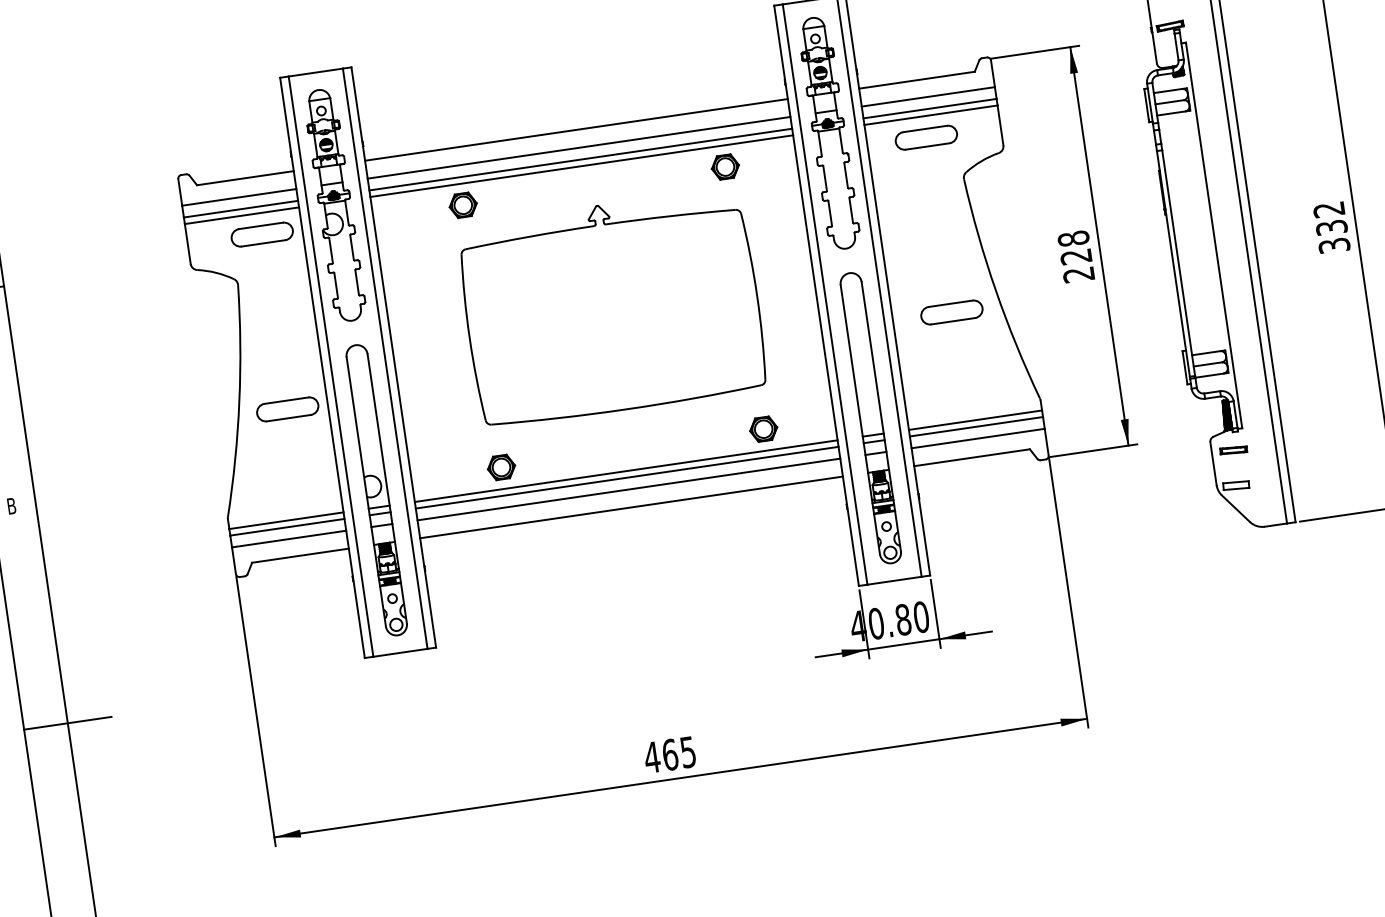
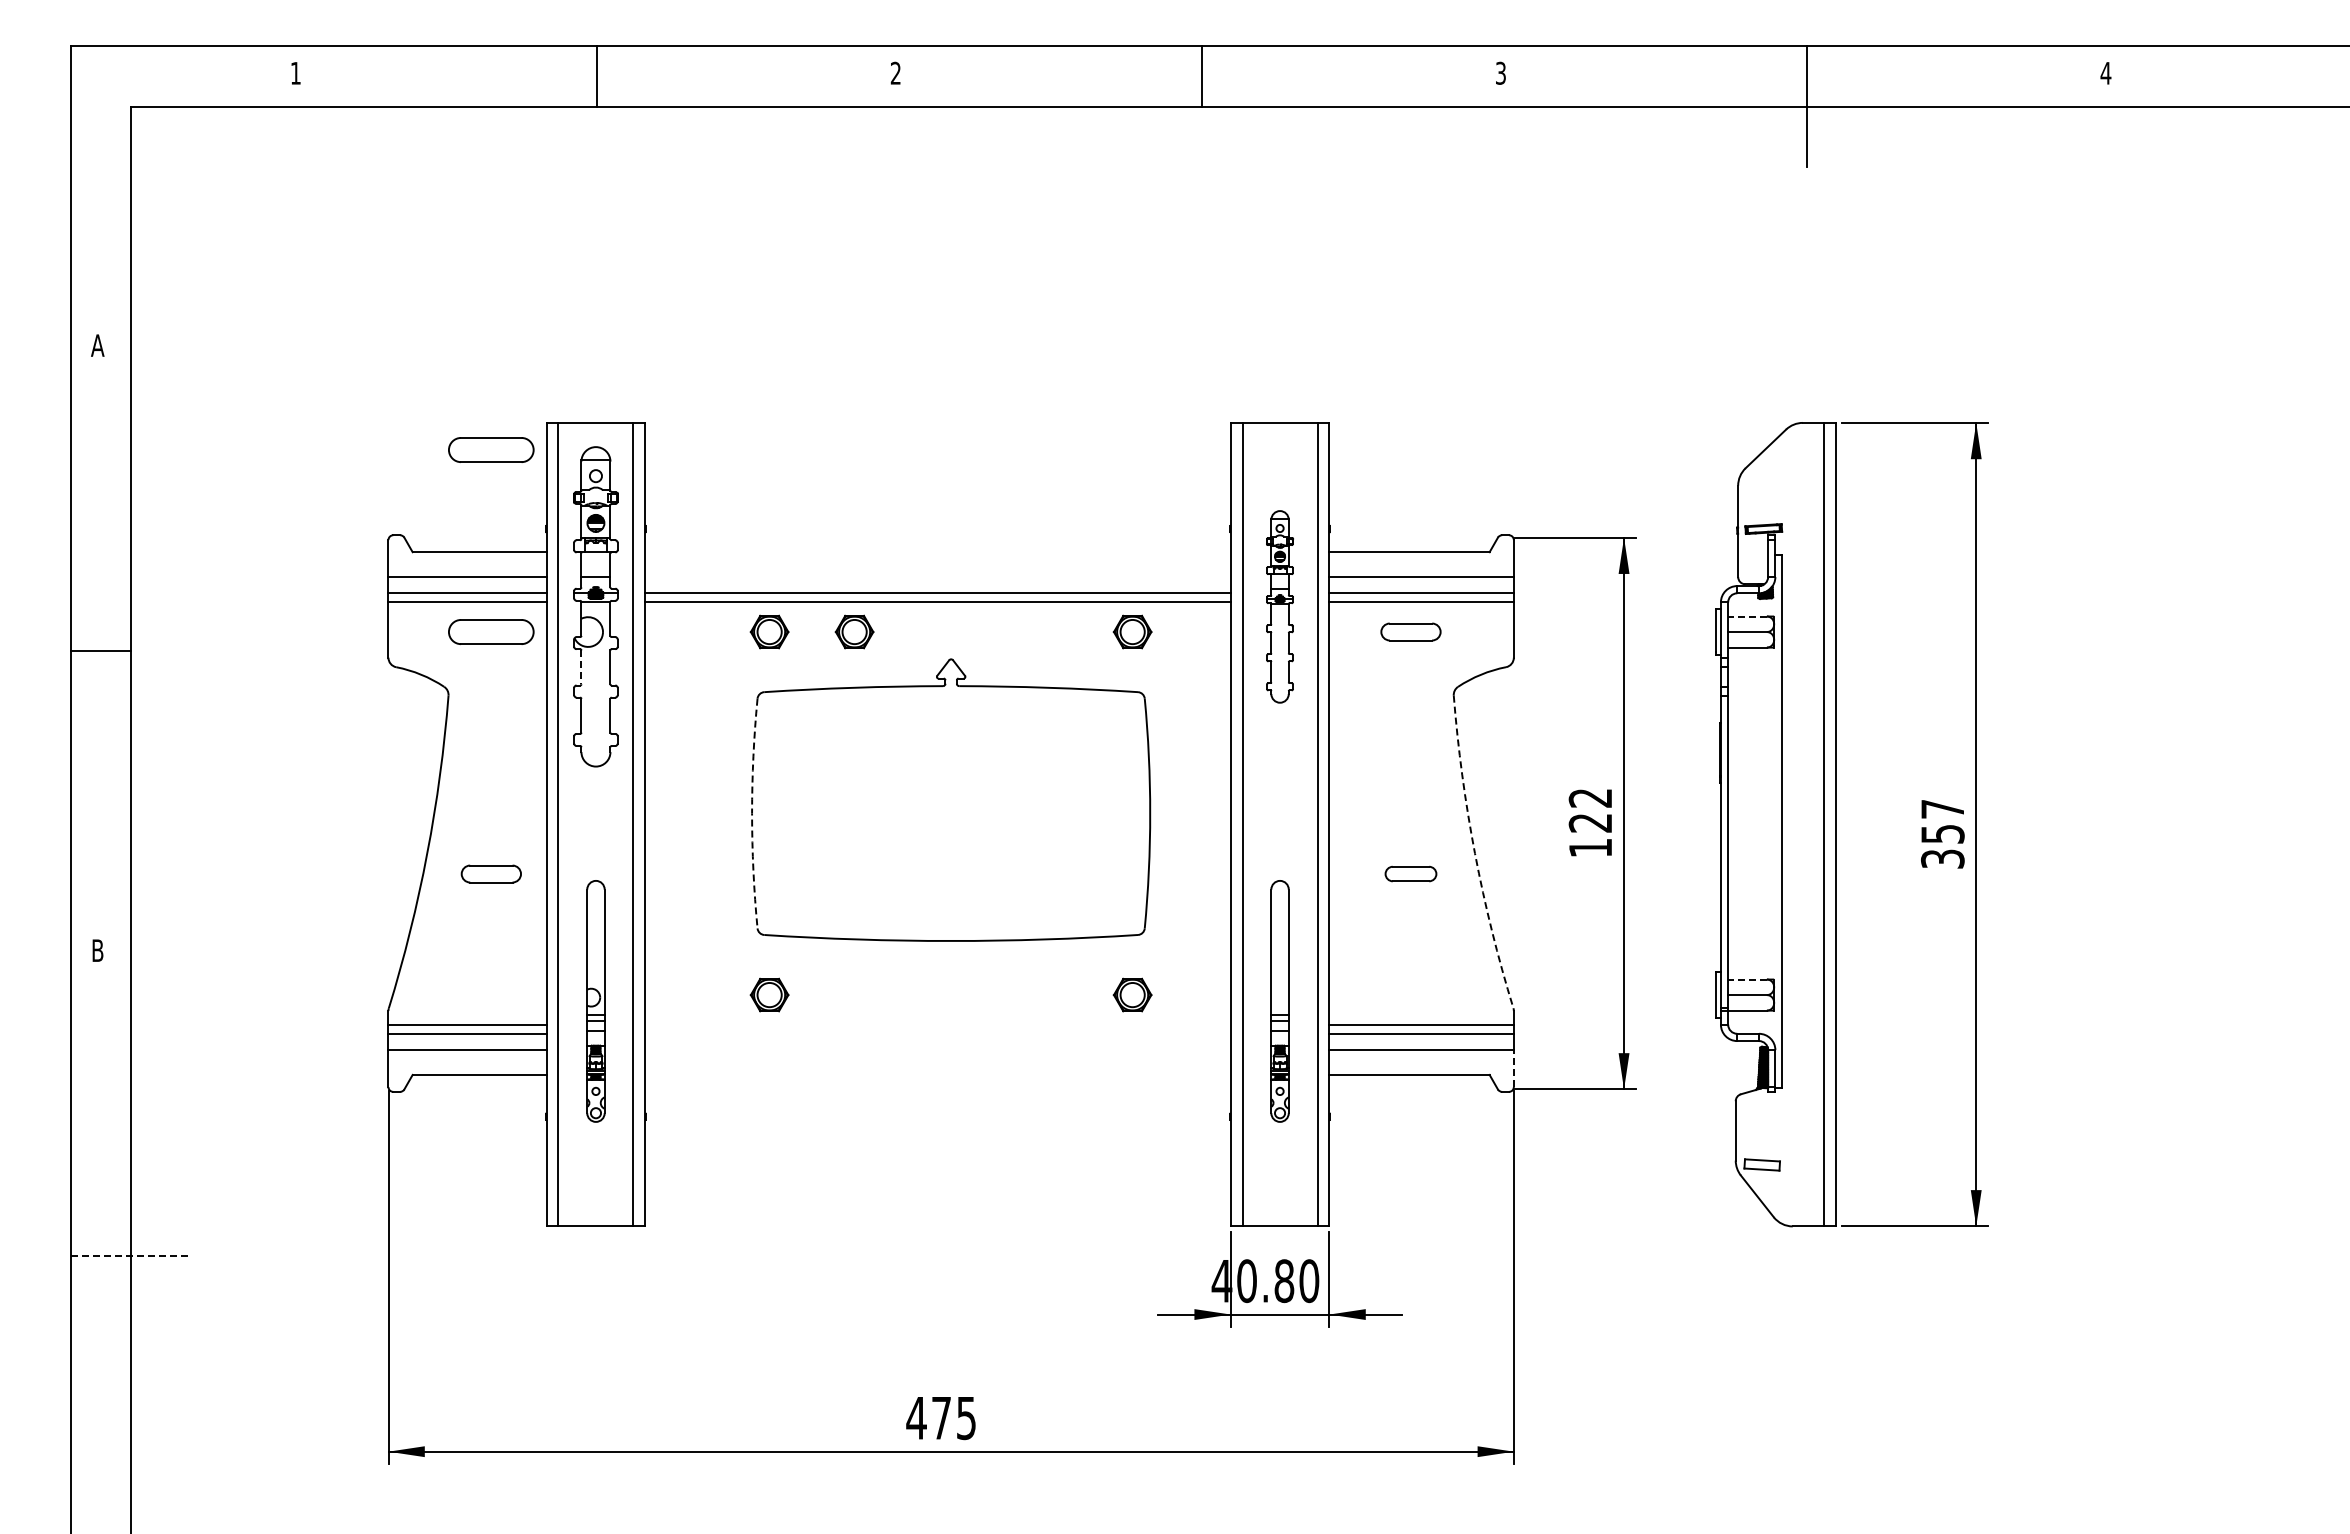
line: (1167, 91) -> (1747, 616), solid -> dashed
part: (243, 102) -> (491, 449), added
line: (576, 130) -> (937, 552), removed
part: (828, 133) -> (1279, 606), size x0.6
part: (926, 137) -> (1410, 631), size x0.7
line: (578, 147) -> (937, 576), removed
part: (524, 195) -> (854, 631), added
text: (1330, 218) -> (1942, 821), 332 -> 357
line: (331, 250) -> (581, 667), solid -> dashed
text: (1076, 256) -> (1590, 822), 228 -> 122
arc: (996, 290) -> (1475, 853), solid -> dashed
part: (951, 312) -> (1410, 873), size x0.6
arc: (470, 338) -> (752, 813), solid -> dashed
line: (1206, 353) -> (1747, 979), solid -> dashed
part: (287, 408) -> (491, 873), size x0.7
part: (870, 418) -> (1279, 1001), size x0.6
line: (1046, 442) -> (1513, 1068), solid -> dashed
part: (1233, 450) -> (1765, 1116), removed
line: (625, 471) -> (937, 1024), removed
line: (626, 477) -> (937, 1033), removed
line: (628, 489) -> (937, 1050), removed
part: (376, 490) -> (595, 1001), size x0.6
line: (631, 507) -> (937, 1074), removed
line: (68, 723) -> (131, 1256), solid -> dashed
text: (670, 755) -> (941, 1418), 465 -> 475

